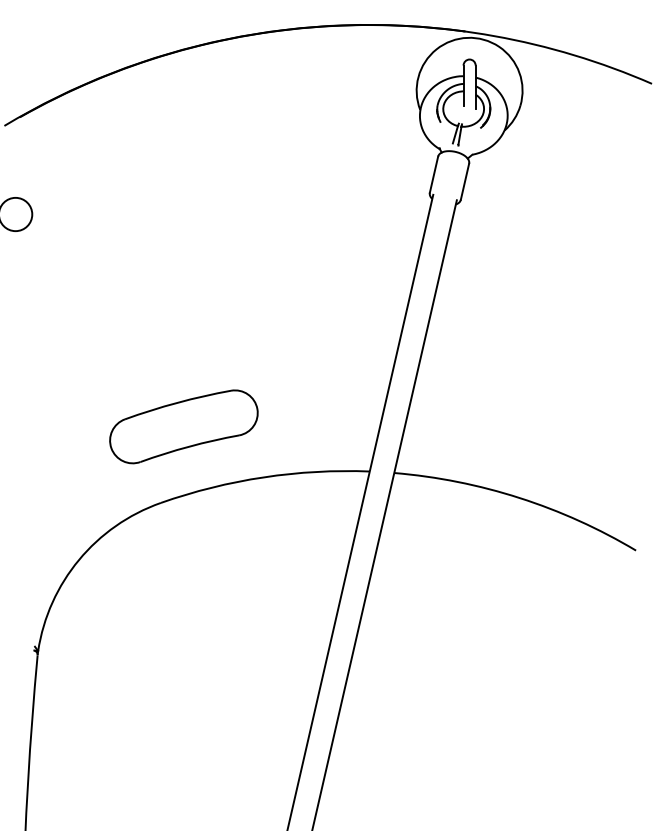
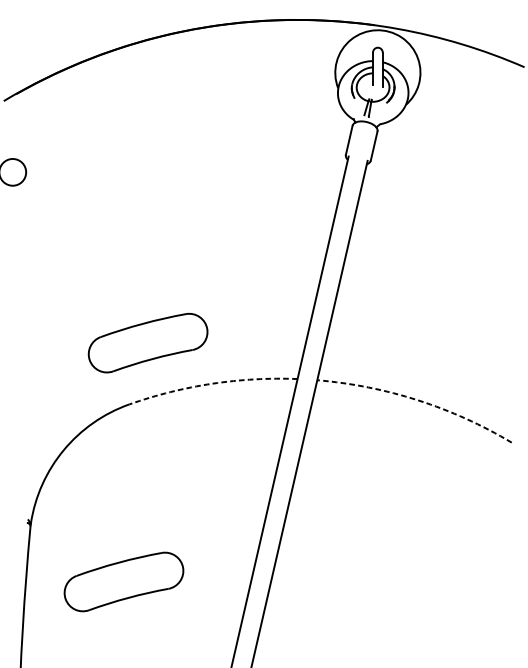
arc: (263, 477) -> (212, 383), solid -> dashed
arc: (519, 498) -> (418, 400), solid -> dashed
part: (153, 723) -> (123, 581), added

